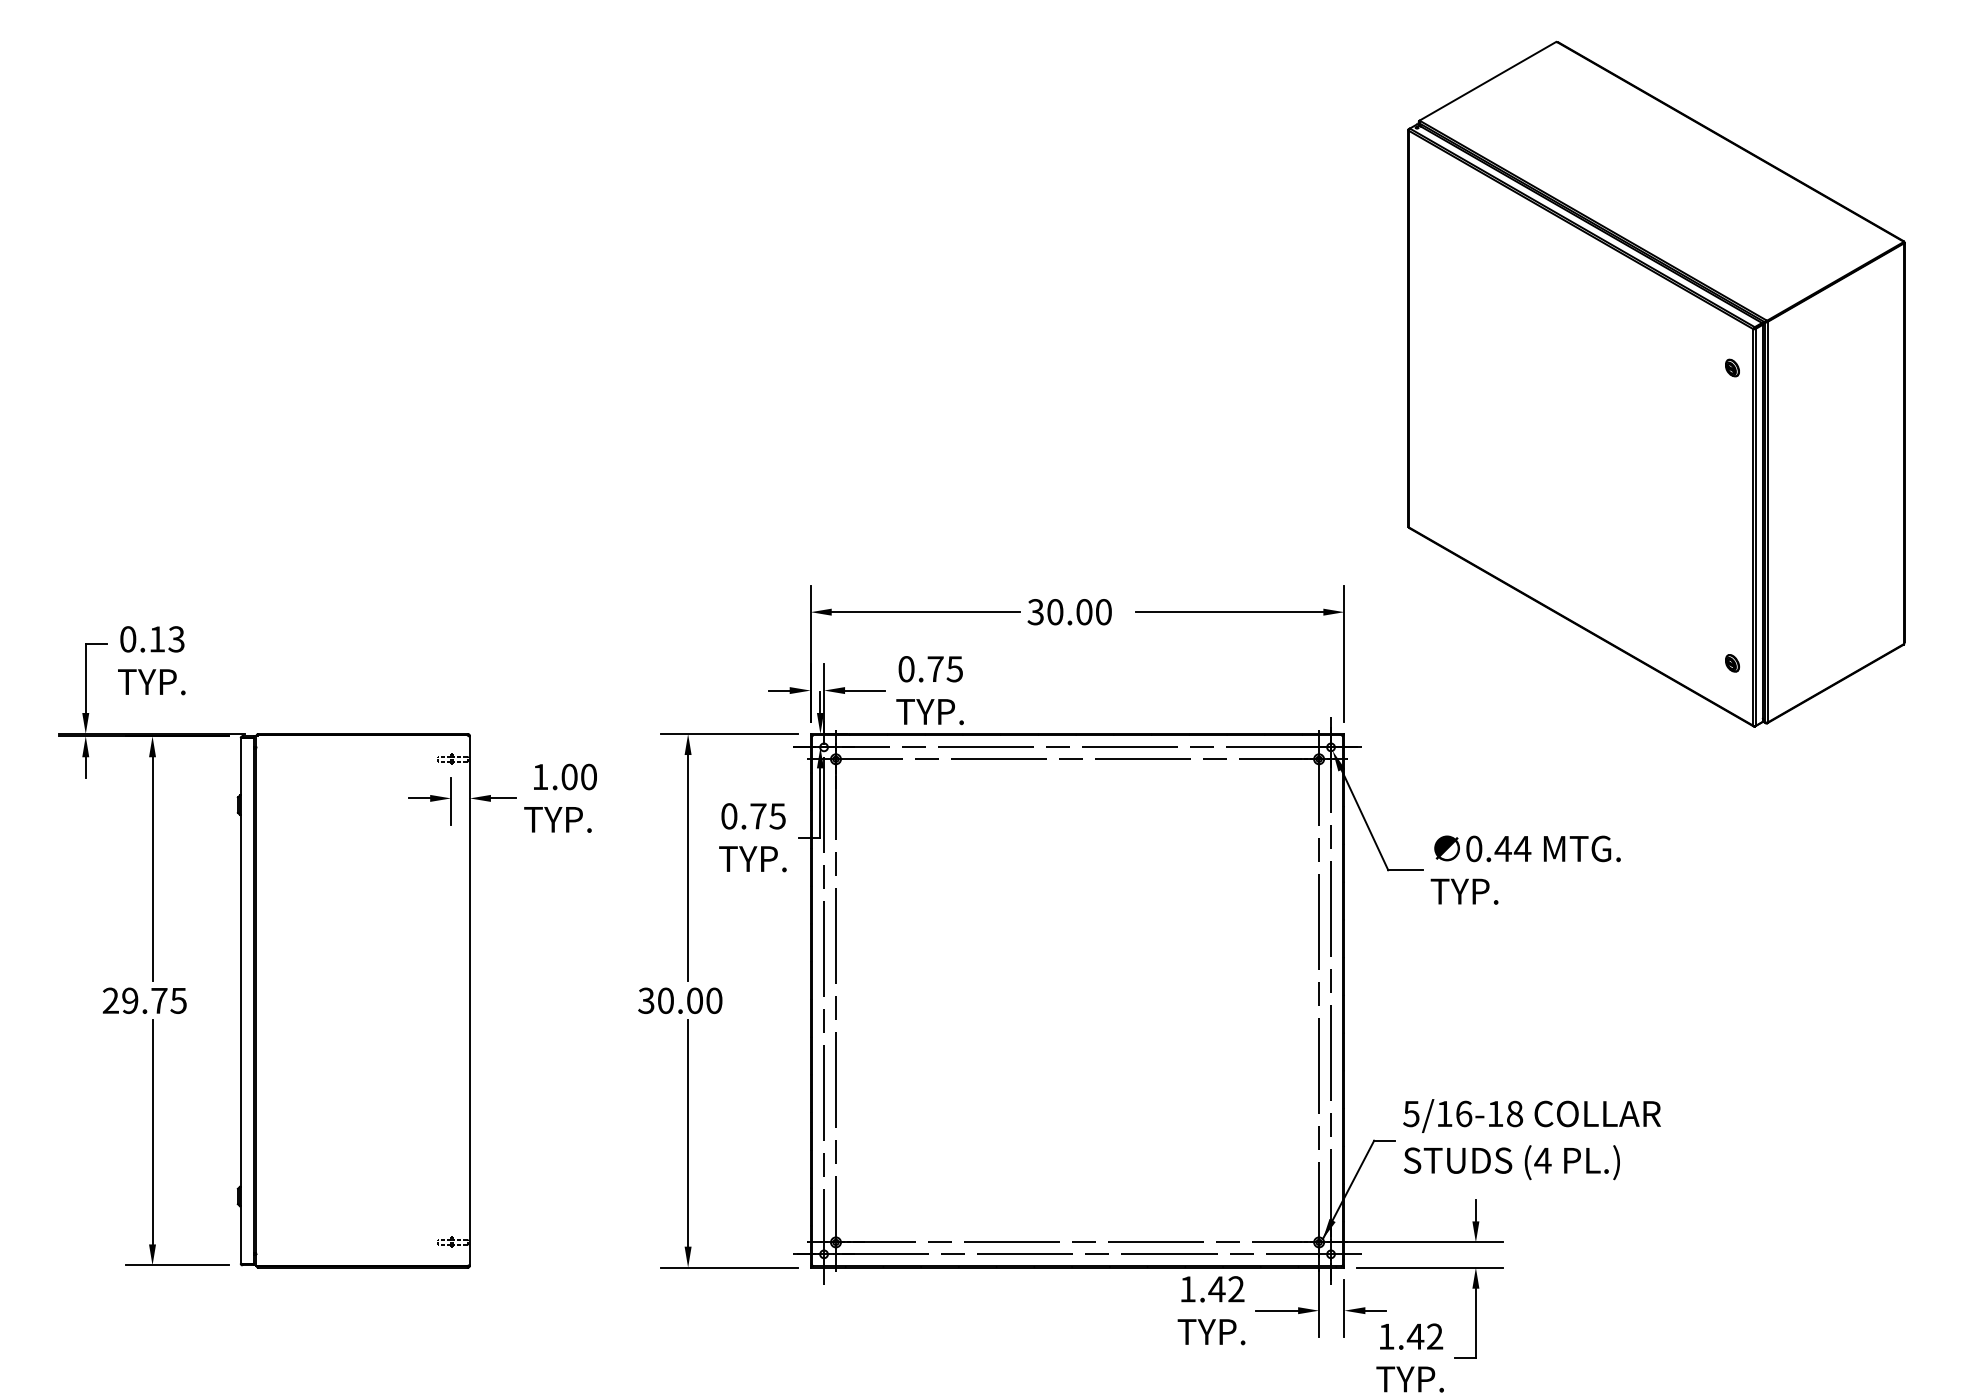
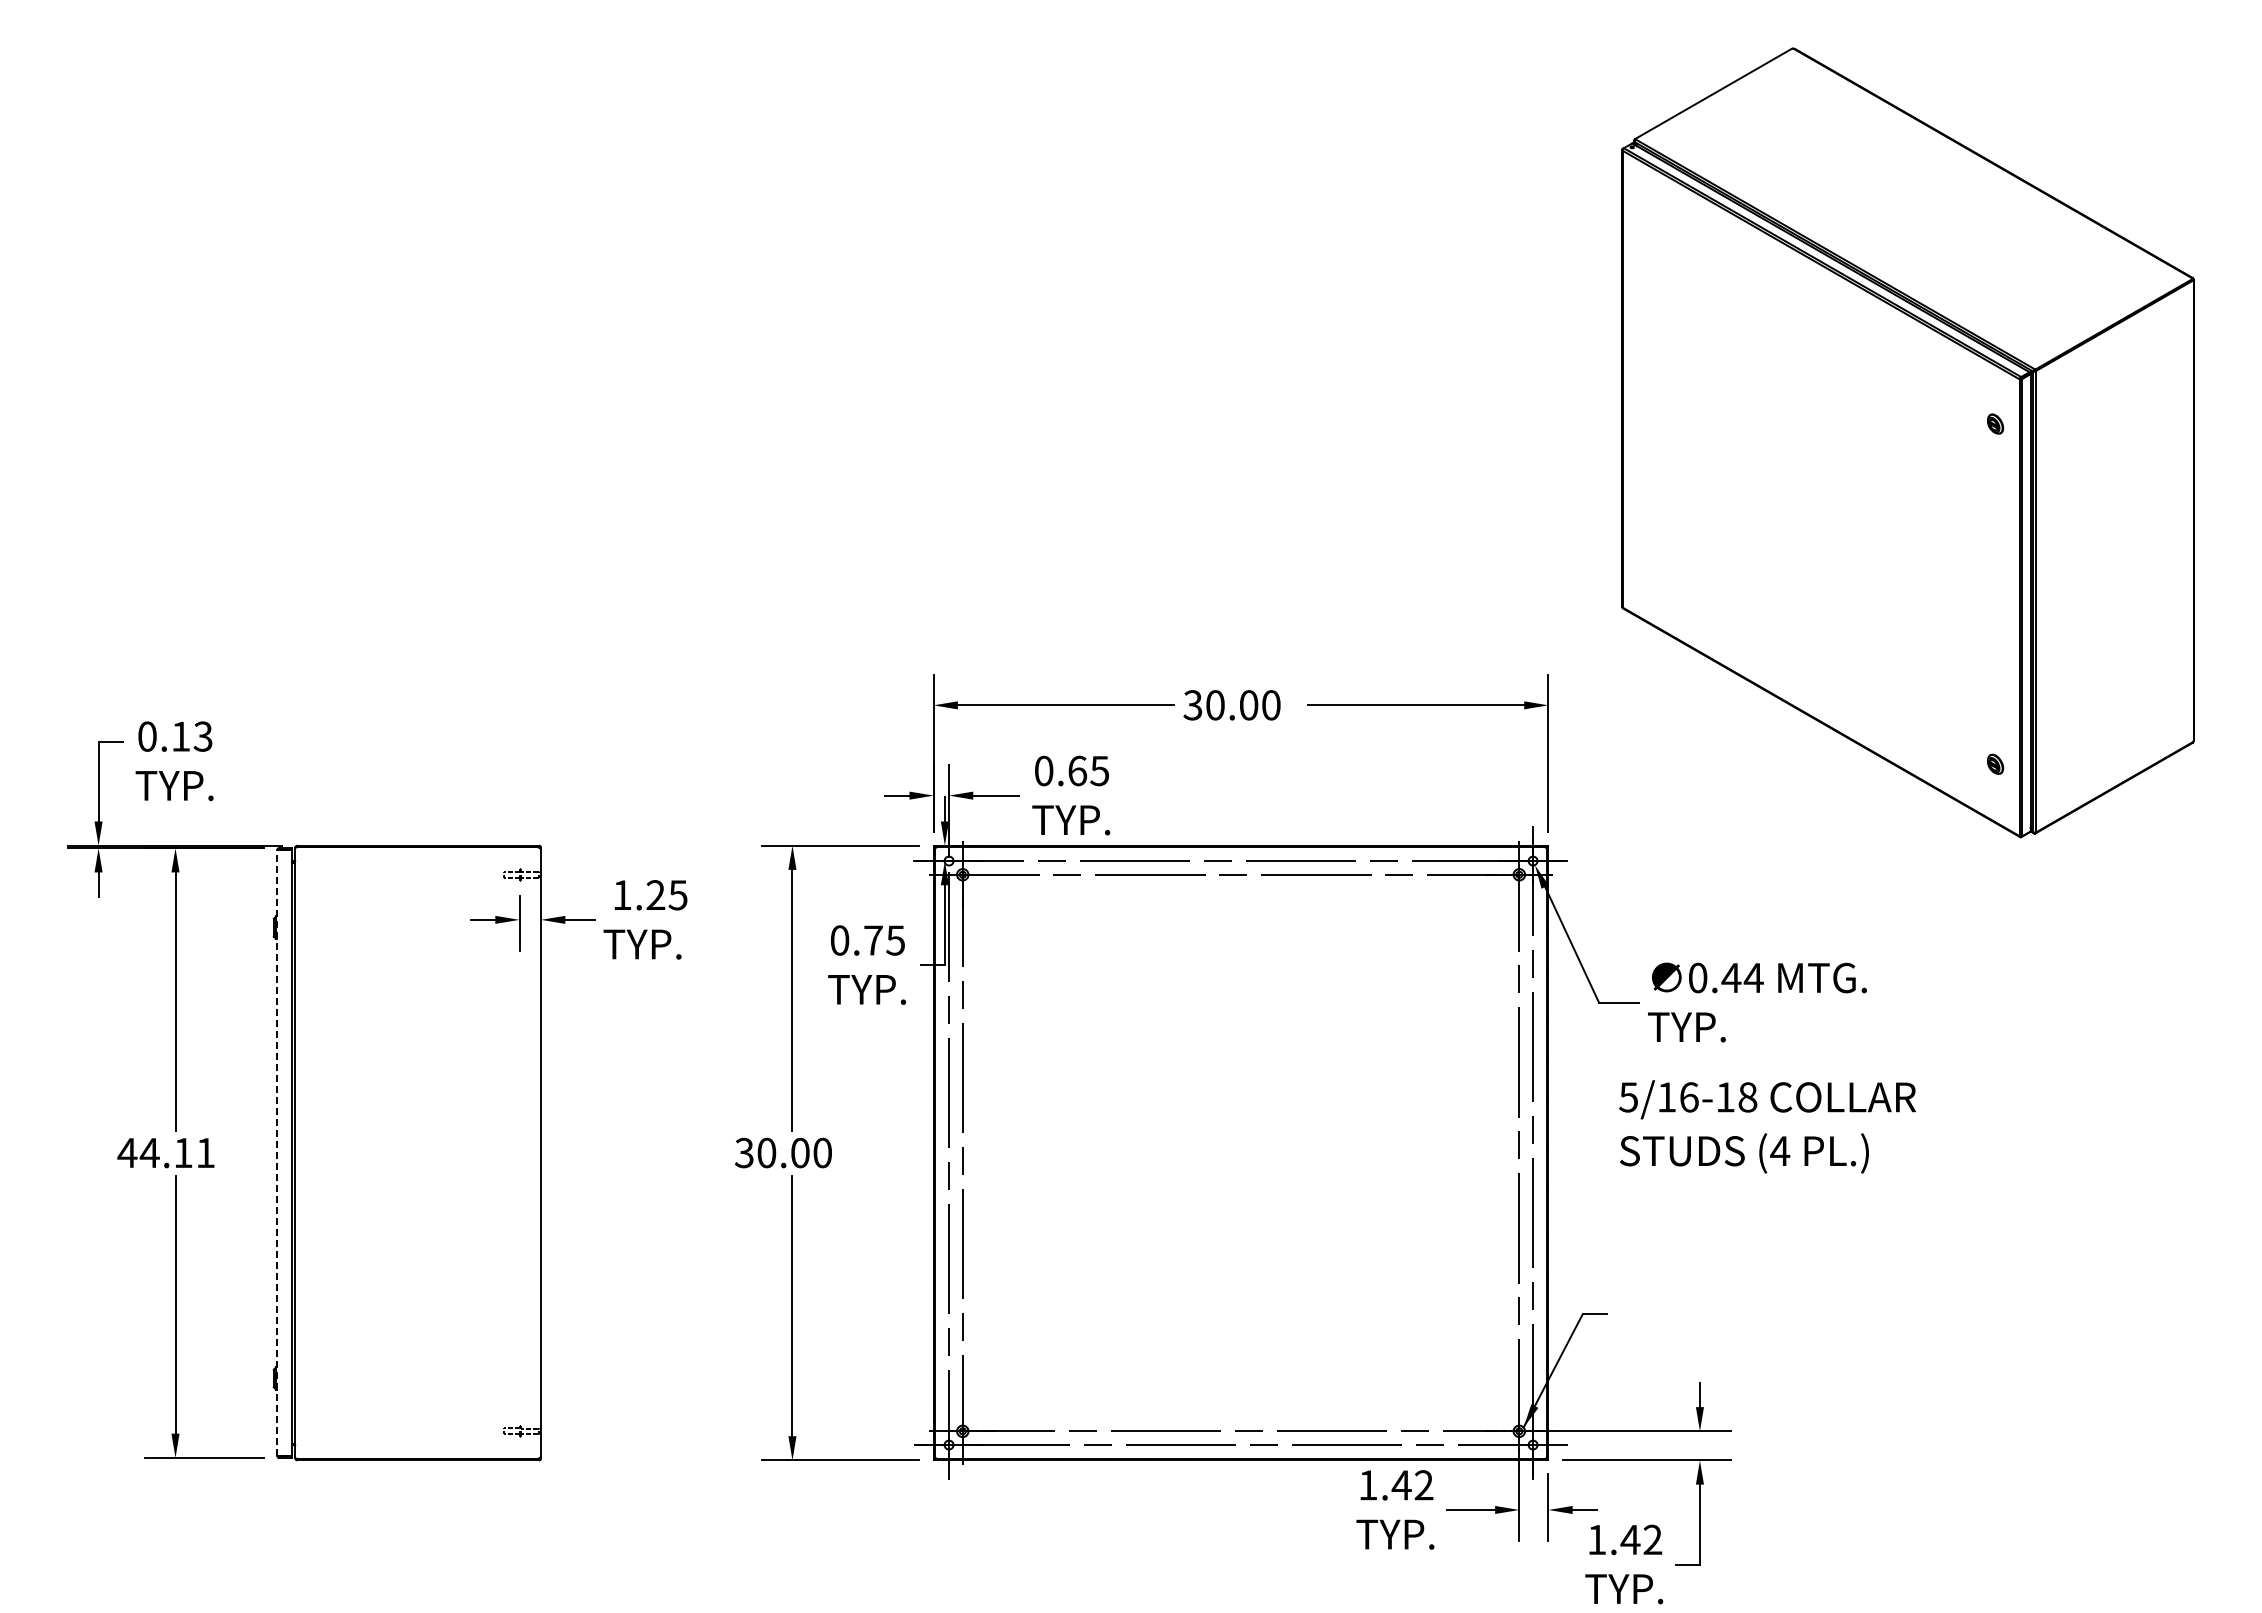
text: (935, 668) -> (1077, 770), 0.75 -> 0.65
text: (578, 777) -> (666, 895), 1.00 -> 1.25
text: (143, 1000) -> (165, 1152), 29.75 -> 44.11
line: (241, 1001) -> (277, 1153), solid -> dashed
text: (1531, 1139) -> (1767, 1126), moved

